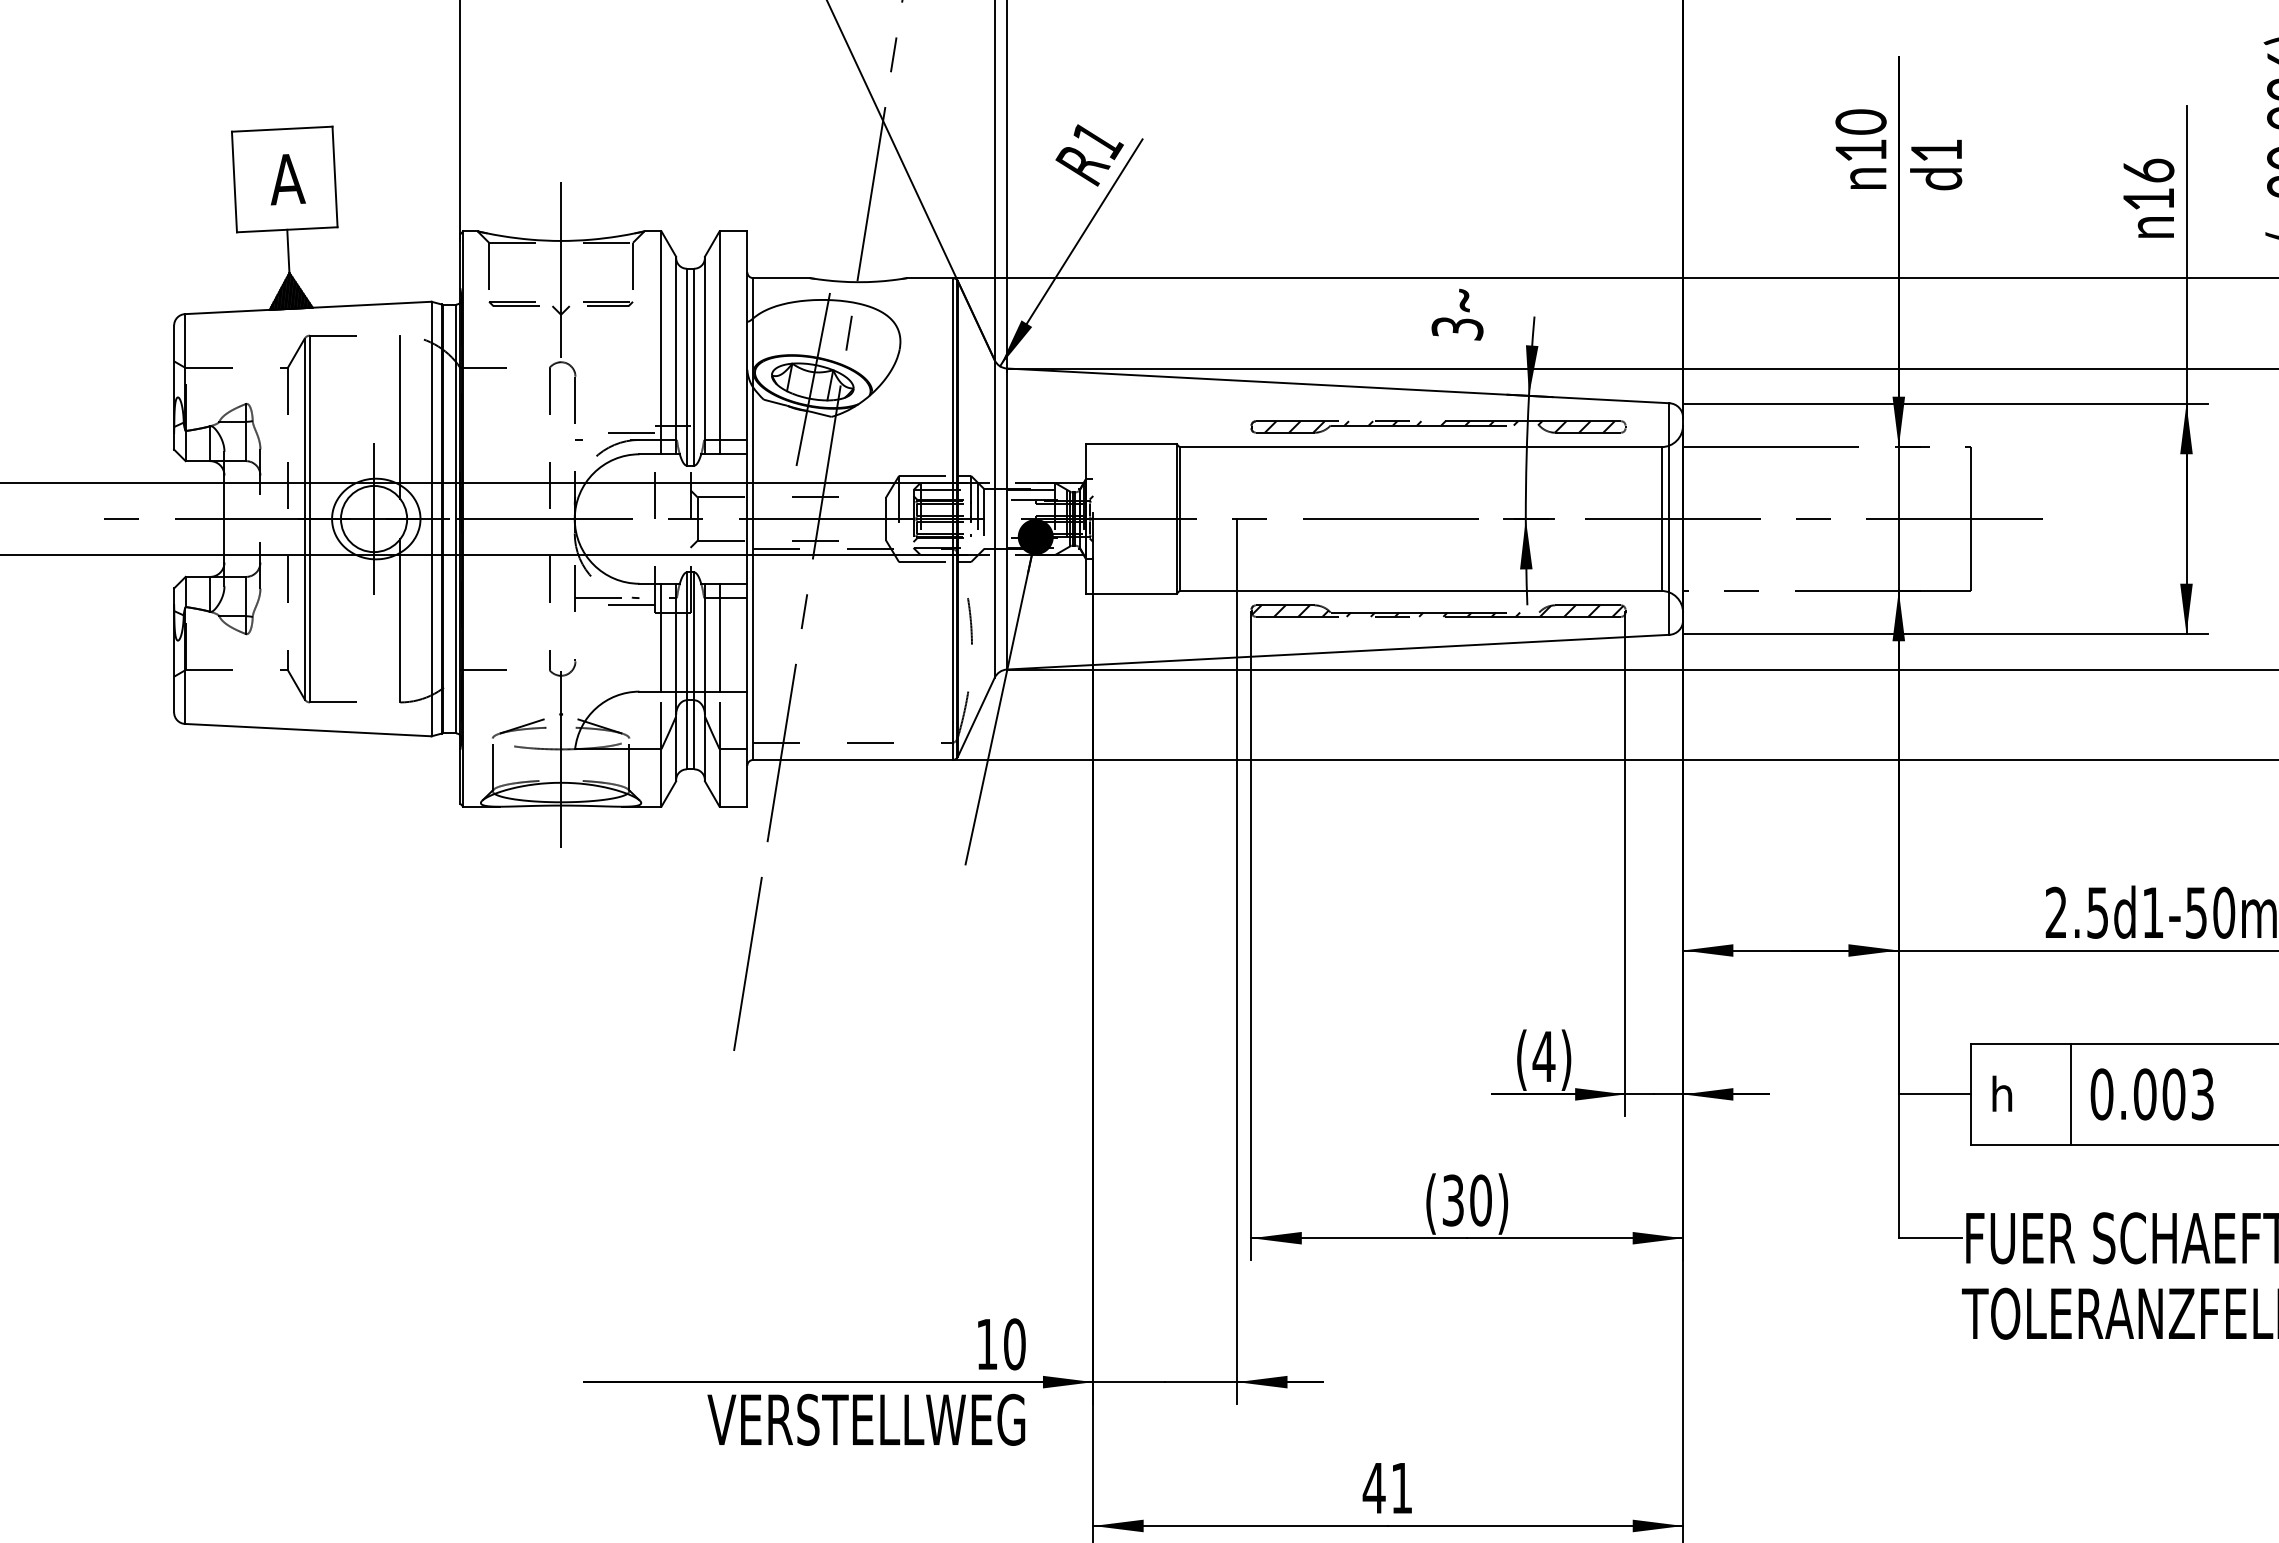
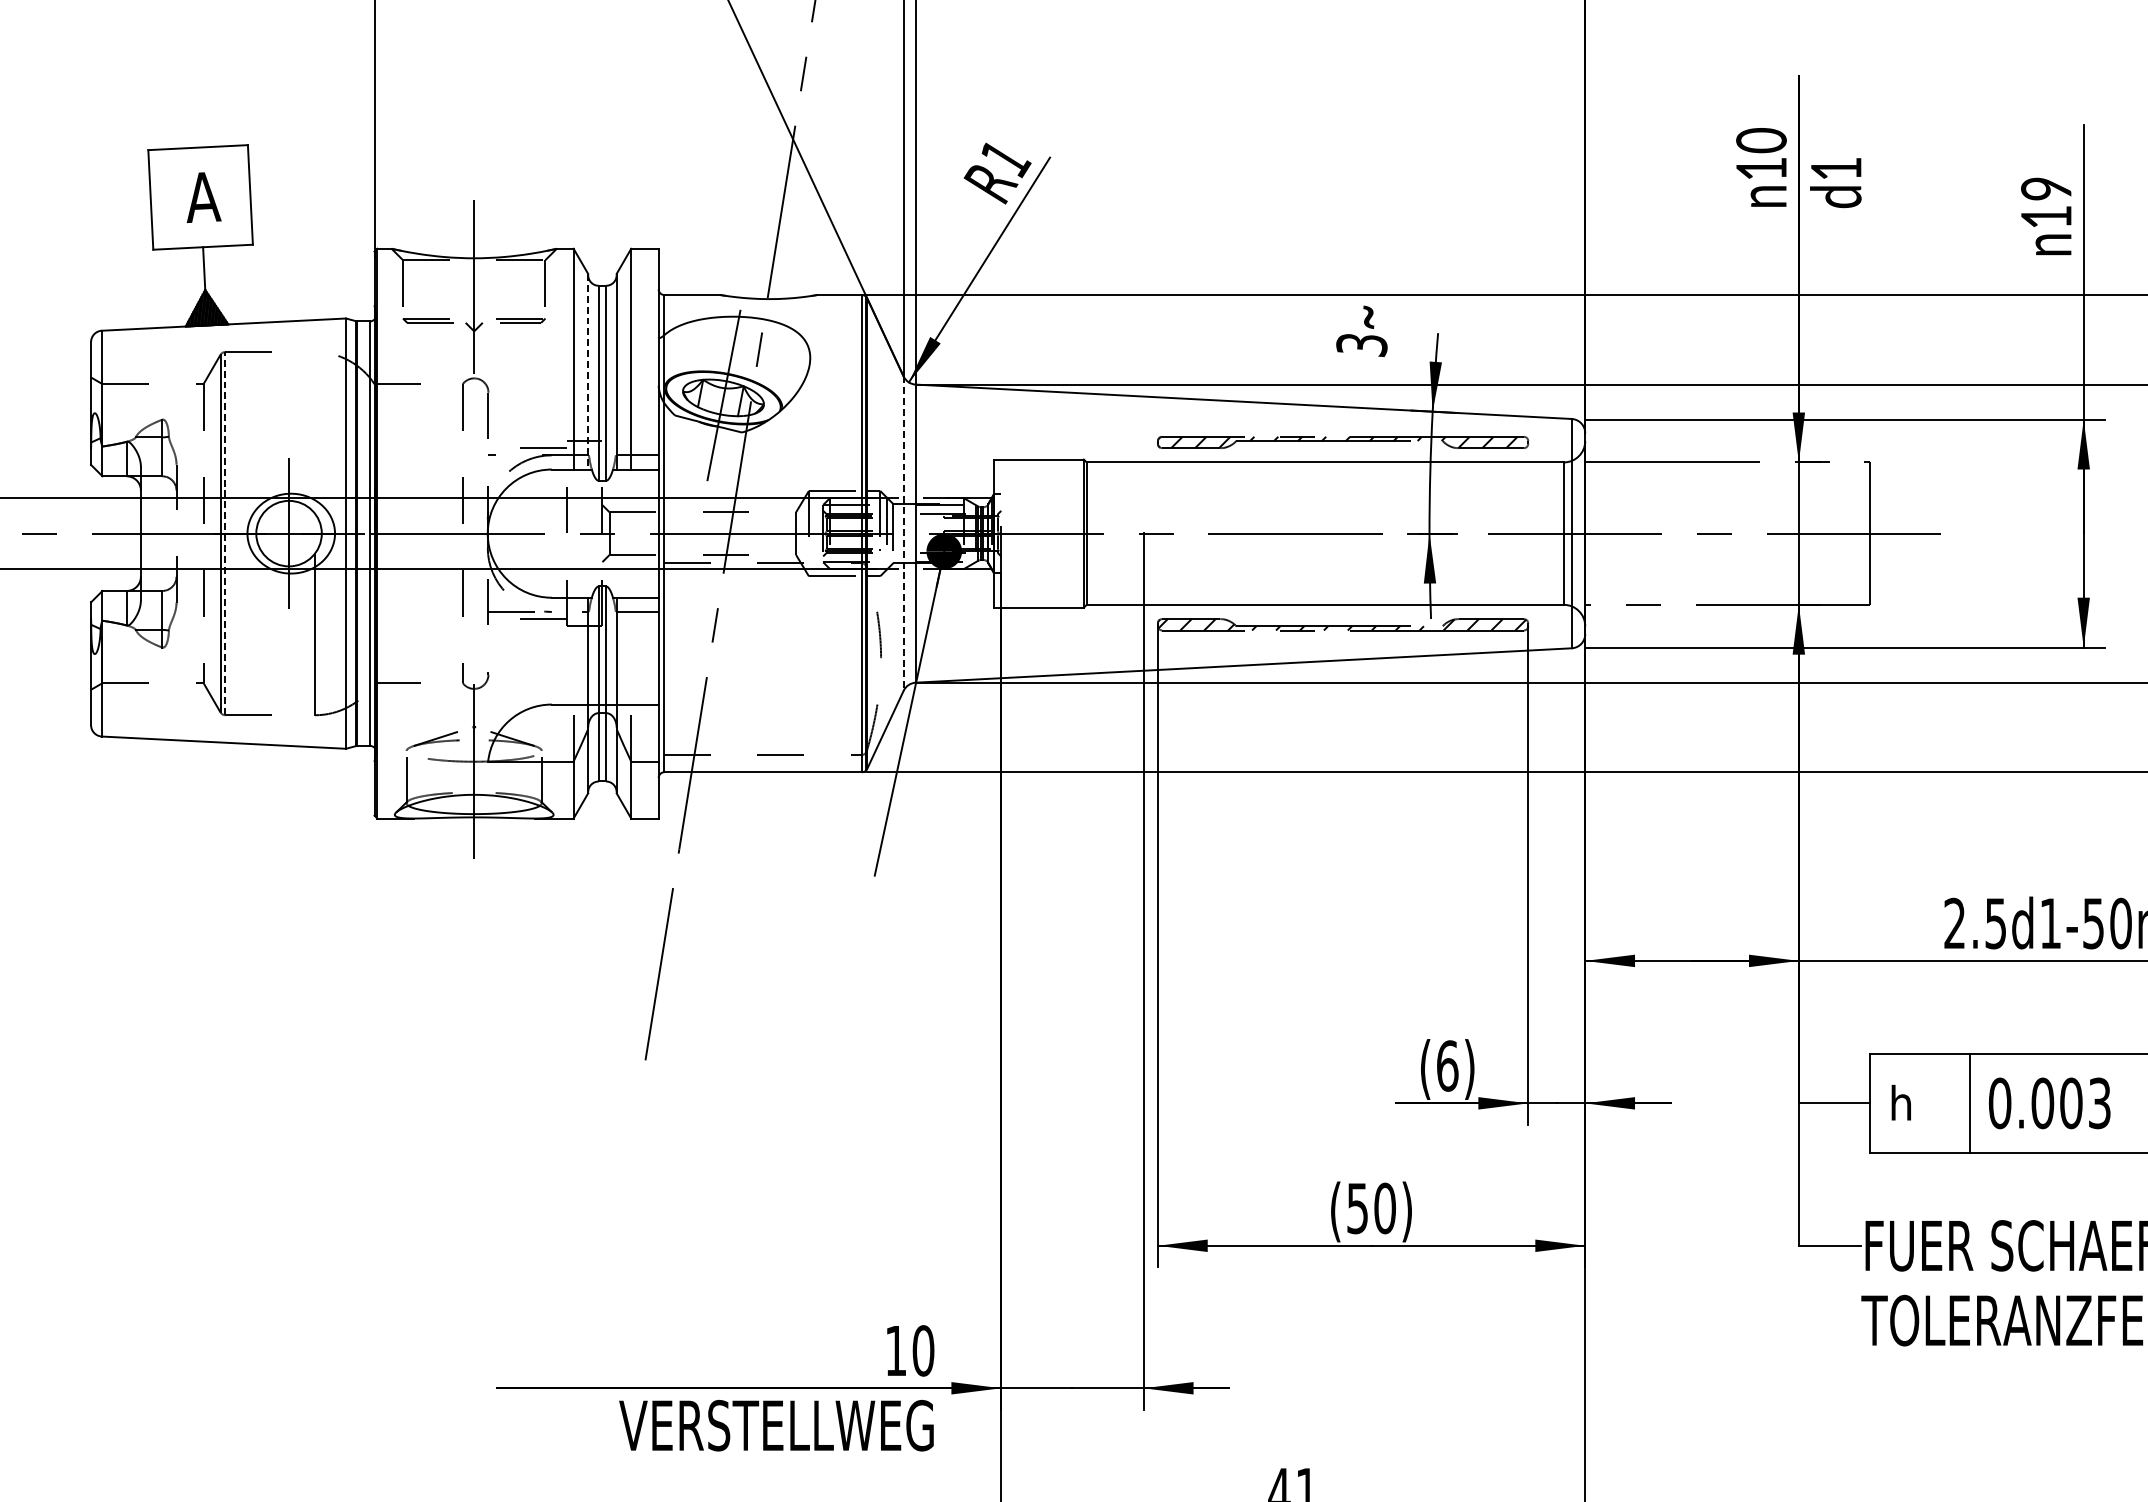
text: (2148, 170) -> (2046, 188), 16 -> 19
line: (676, 355) -> (588, 371), solid -> dashed
line: (400, 416) -> (315, 432), removed
line: (309, 518) -> (225, 533), solid -> dashed
line: (994, 519) -> (903, 534), solid -> dashed
line: (661, 637) -> (573, 650), removed
line: (719, 637) -> (631, 650), removed
text: (1543, 1056) -> (1447, 1065), (4) -> (6)
text: (1453, 1199) -> (1357, 1207), (30) -> (50)

